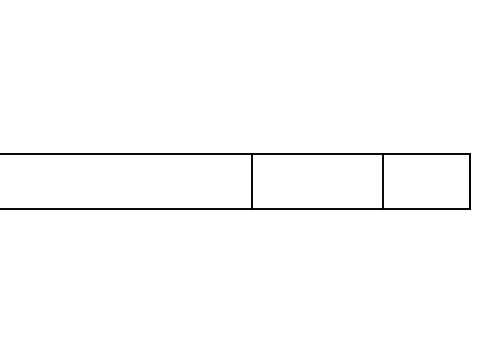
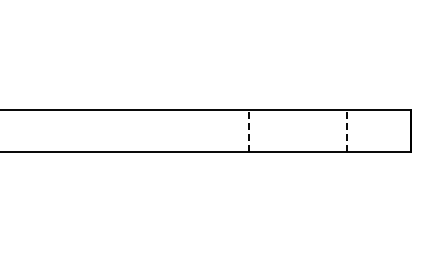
line: (252, 181) -> (249, 130), solid -> dashed
line: (383, 181) -> (347, 130), solid -> dashed

